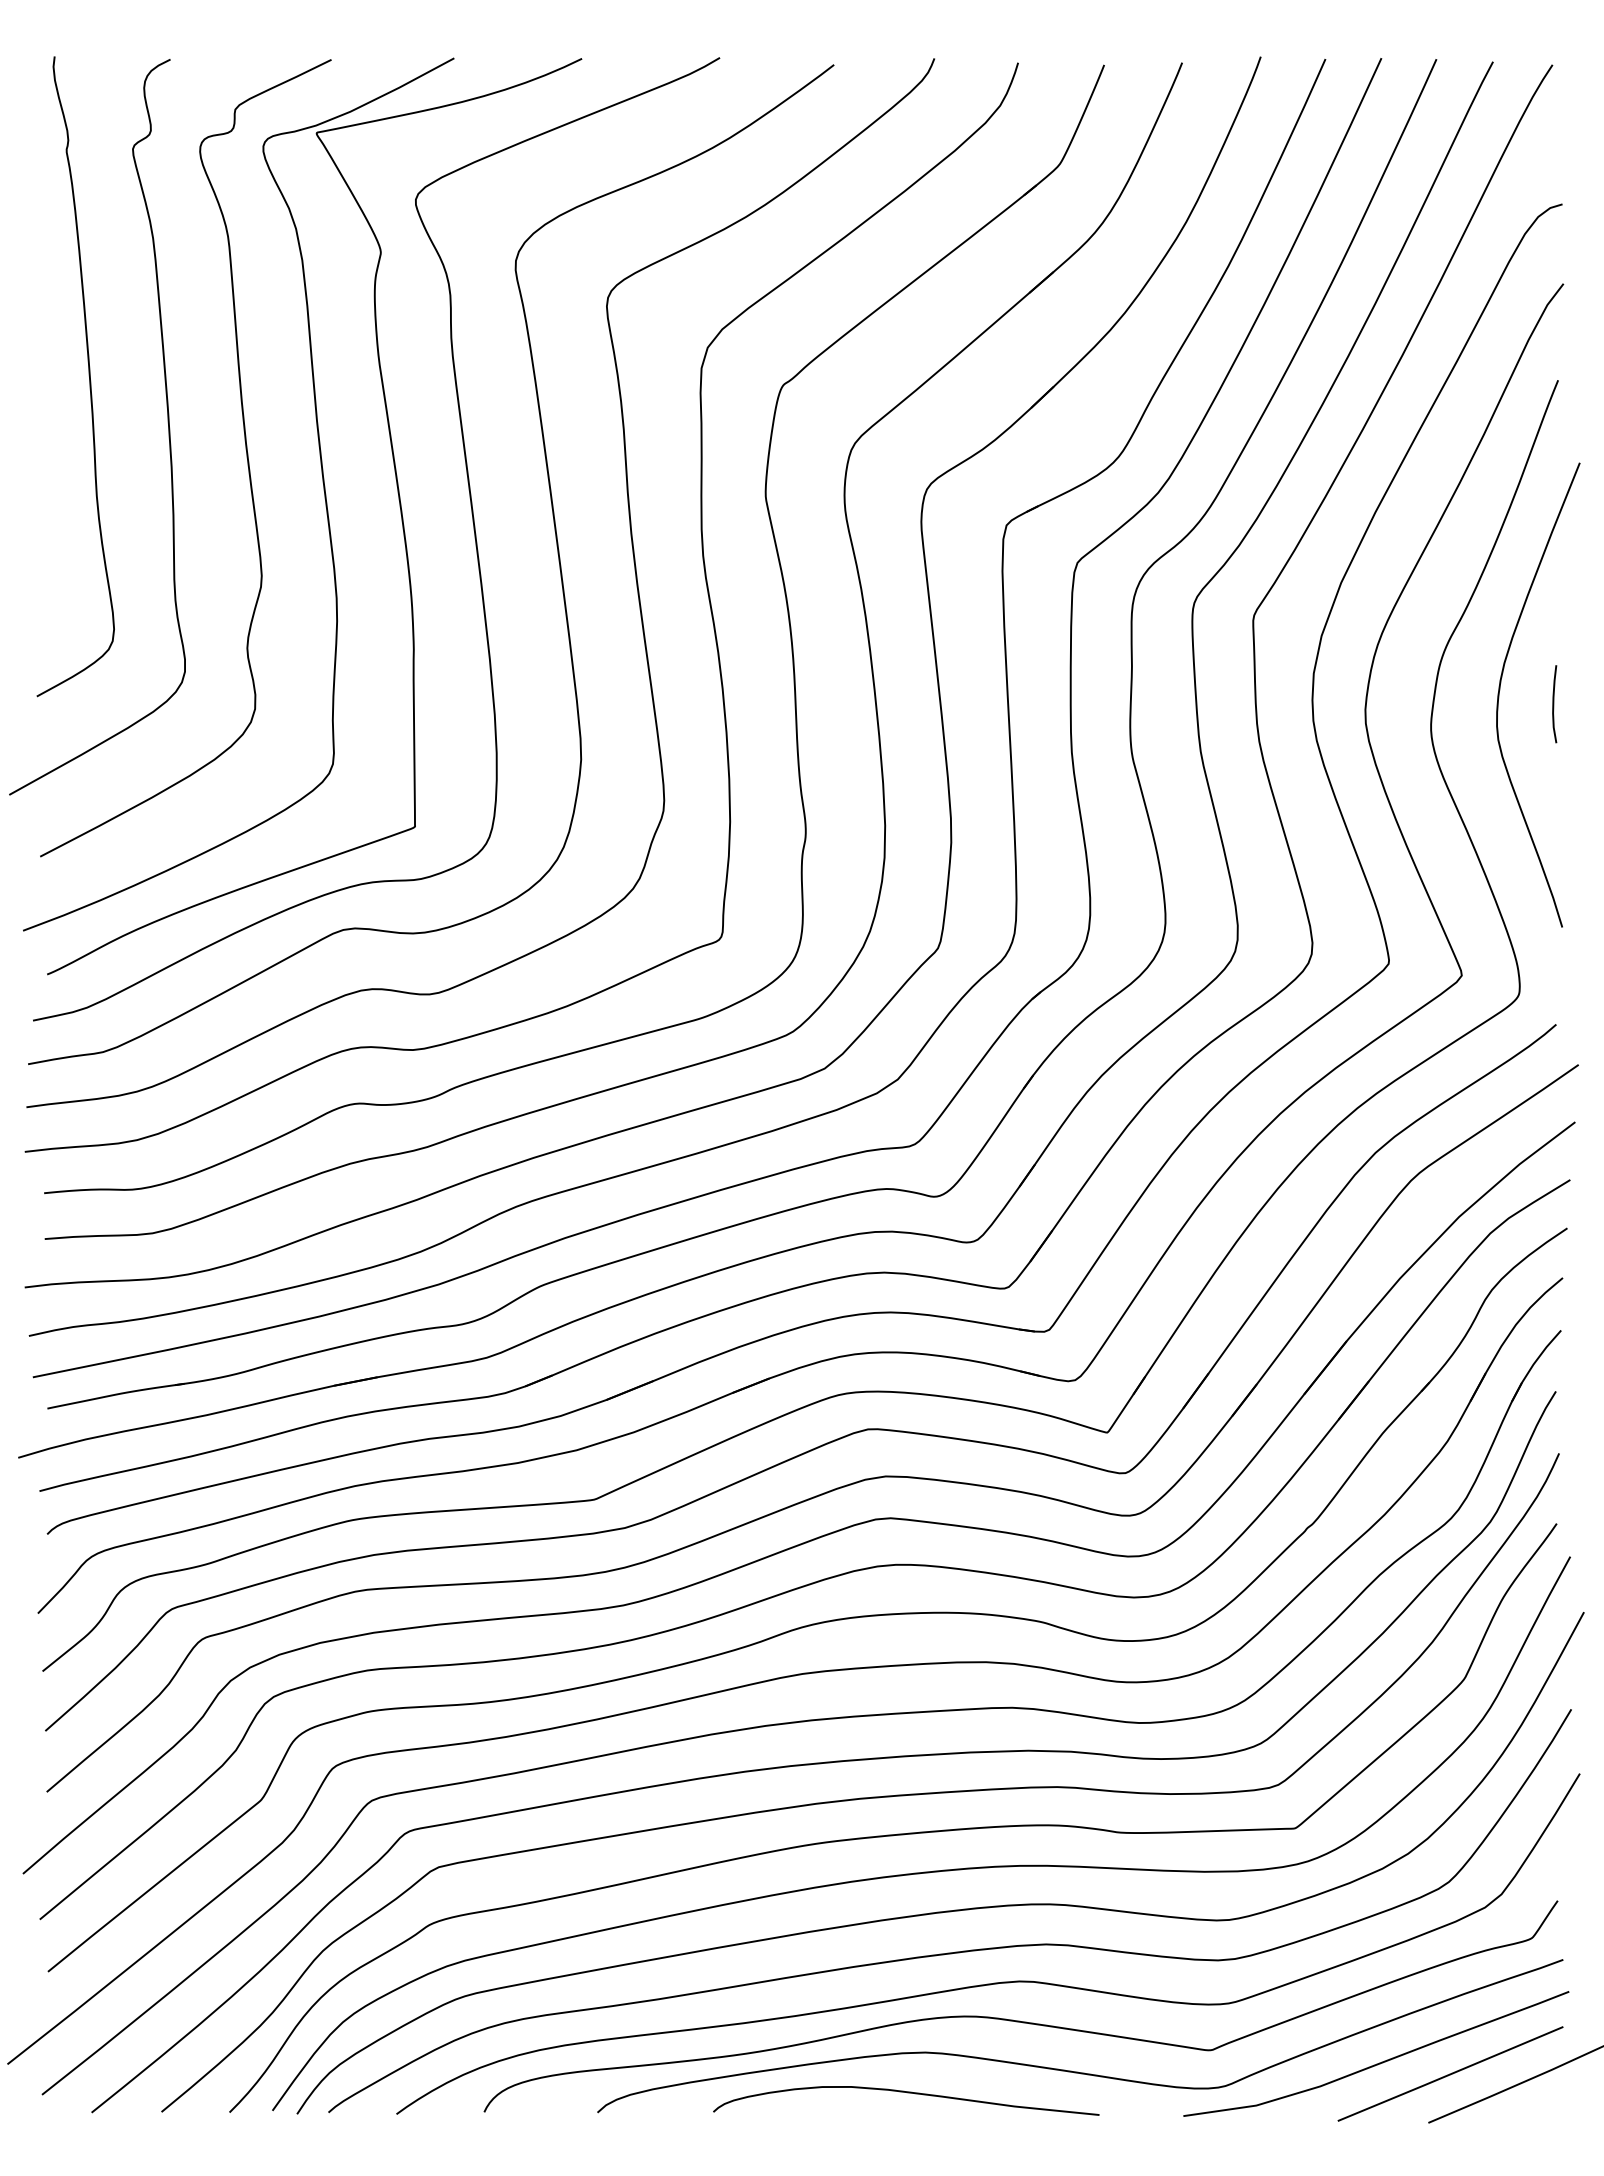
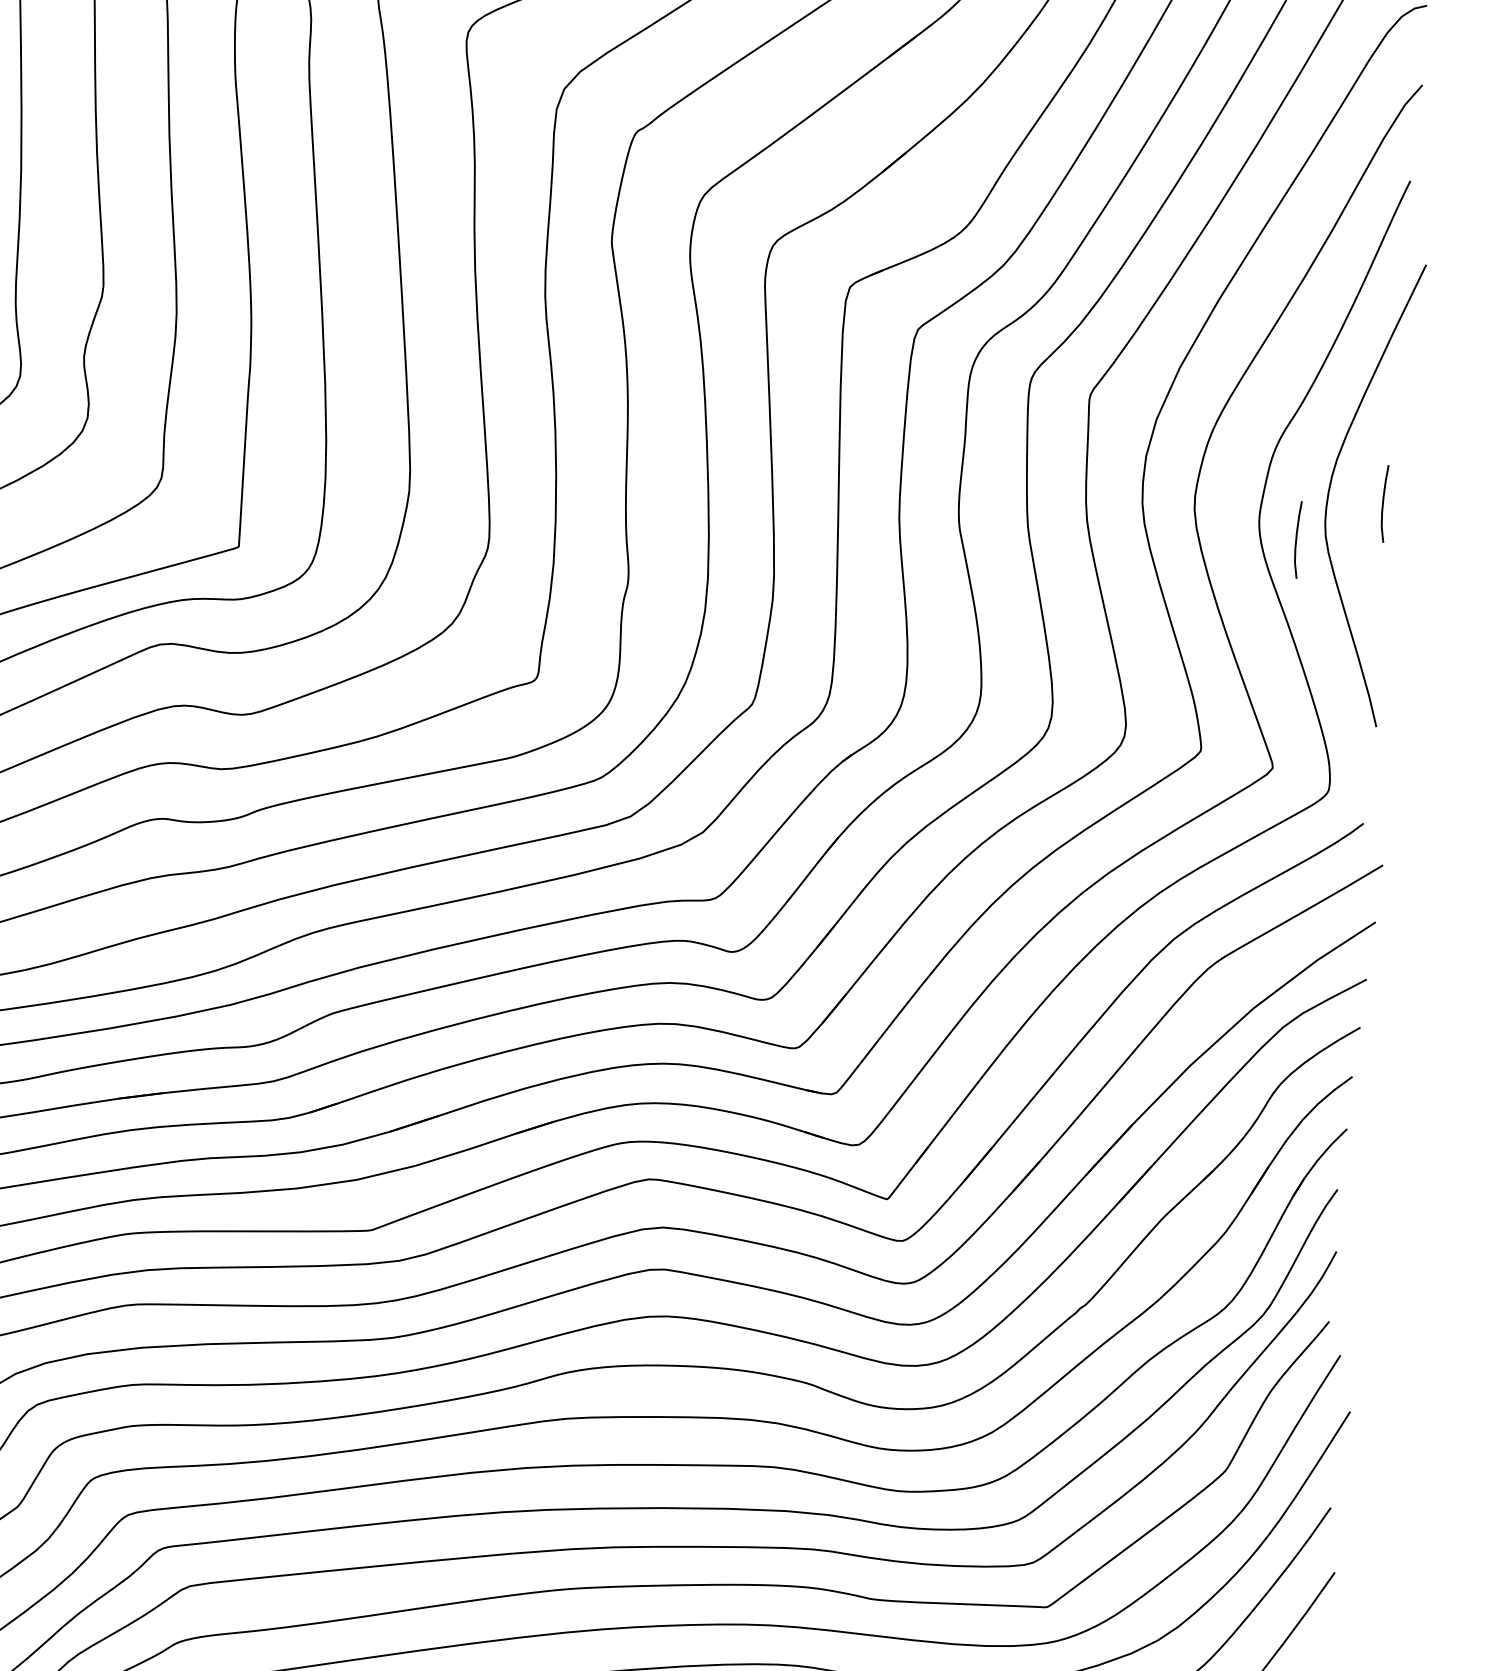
curve: (1470, 746) -> (1297, 540), added

